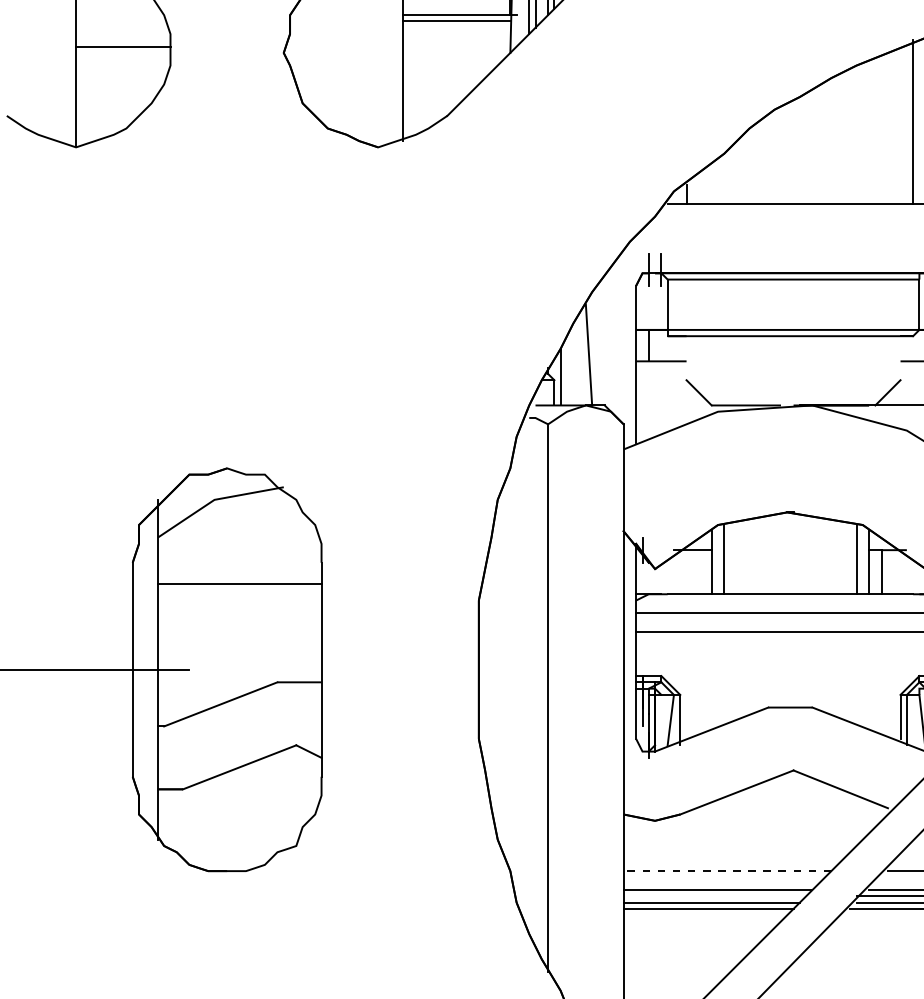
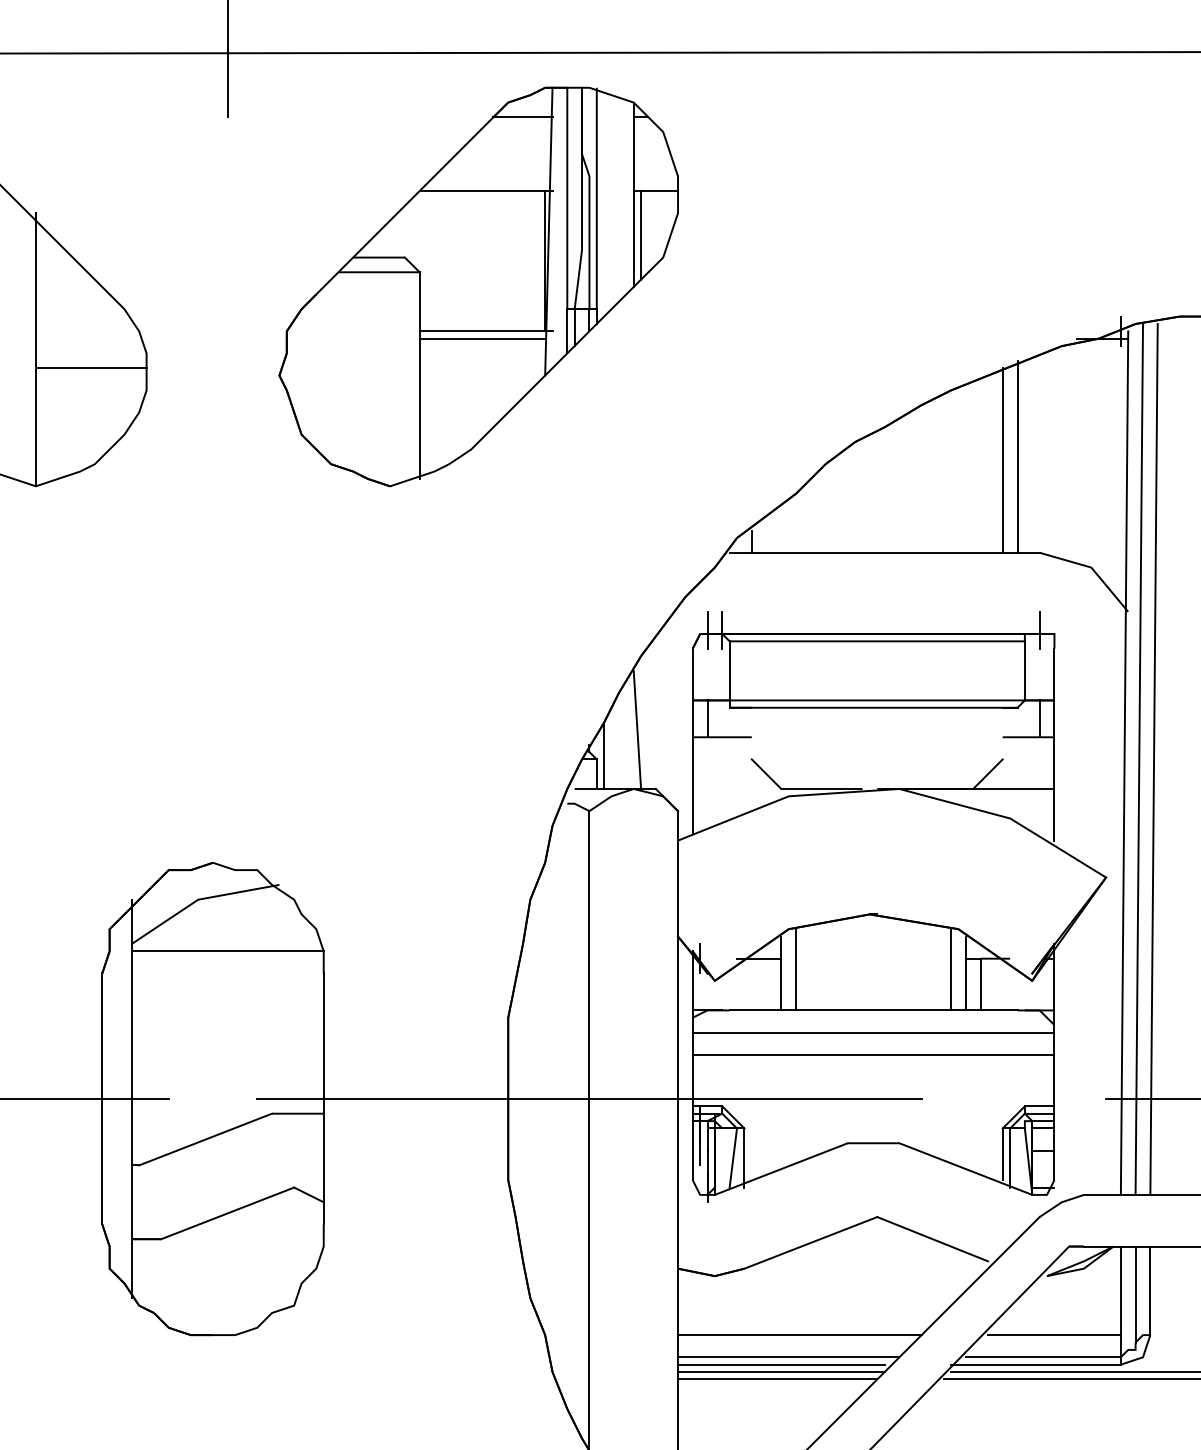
line: (900, 125) -> (1002, 460), added
line: (239, 584) -> (227, 951), moved
line: (548, 669) -> (589, 1098), added
line: (727, 871) -> (799, 1335), dashed -> solid
line: (711, 896) -> (781, 1364), added

